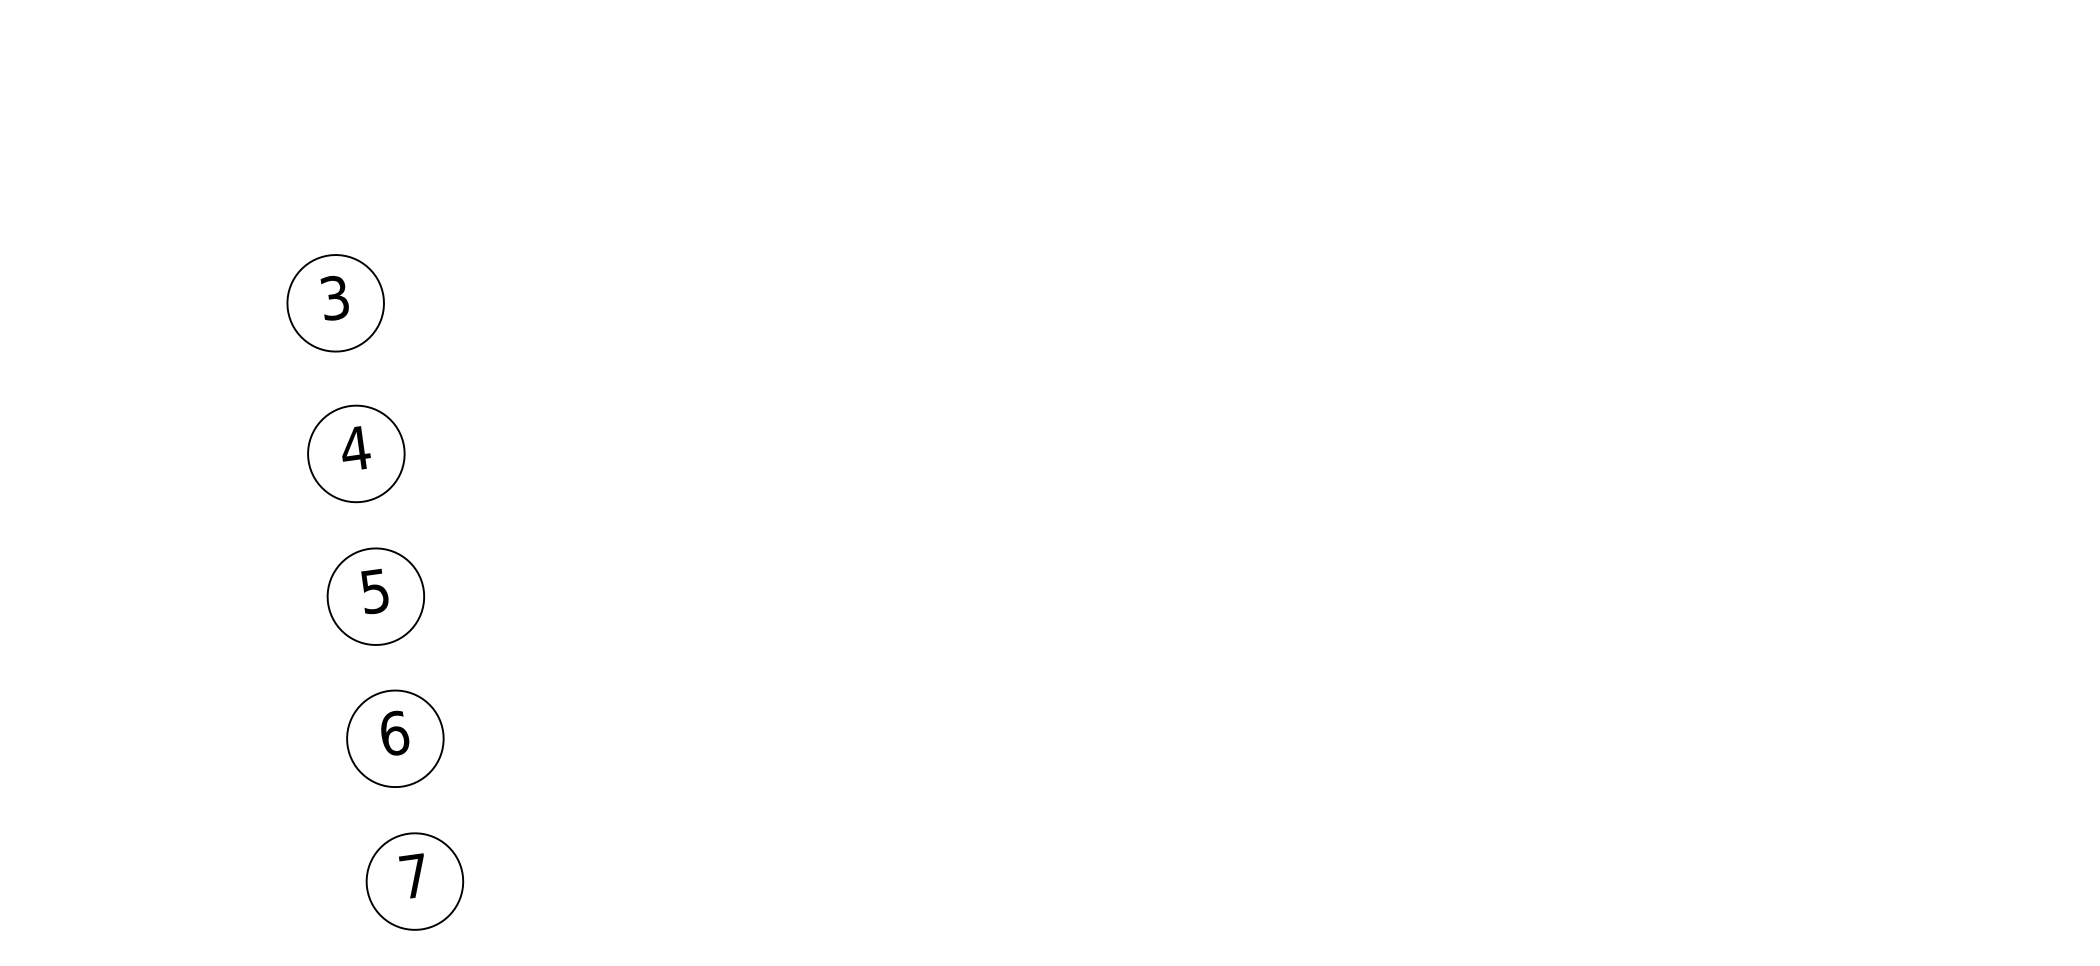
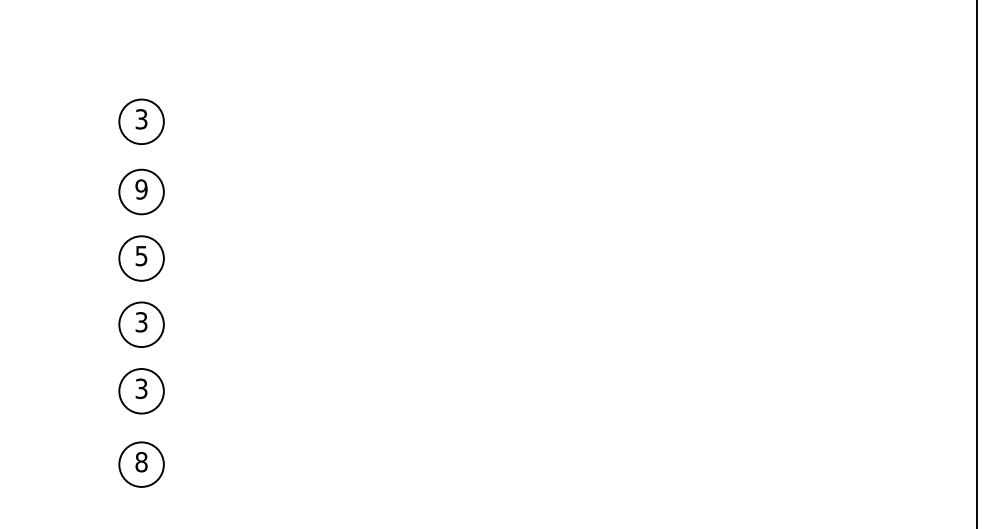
text: (355, 448) -> (141, 189), 4 -> 9
text: (394, 733) -> (141, 322), 6 -> 3
text: (413, 875) -> (141, 388), 7 -> 3

